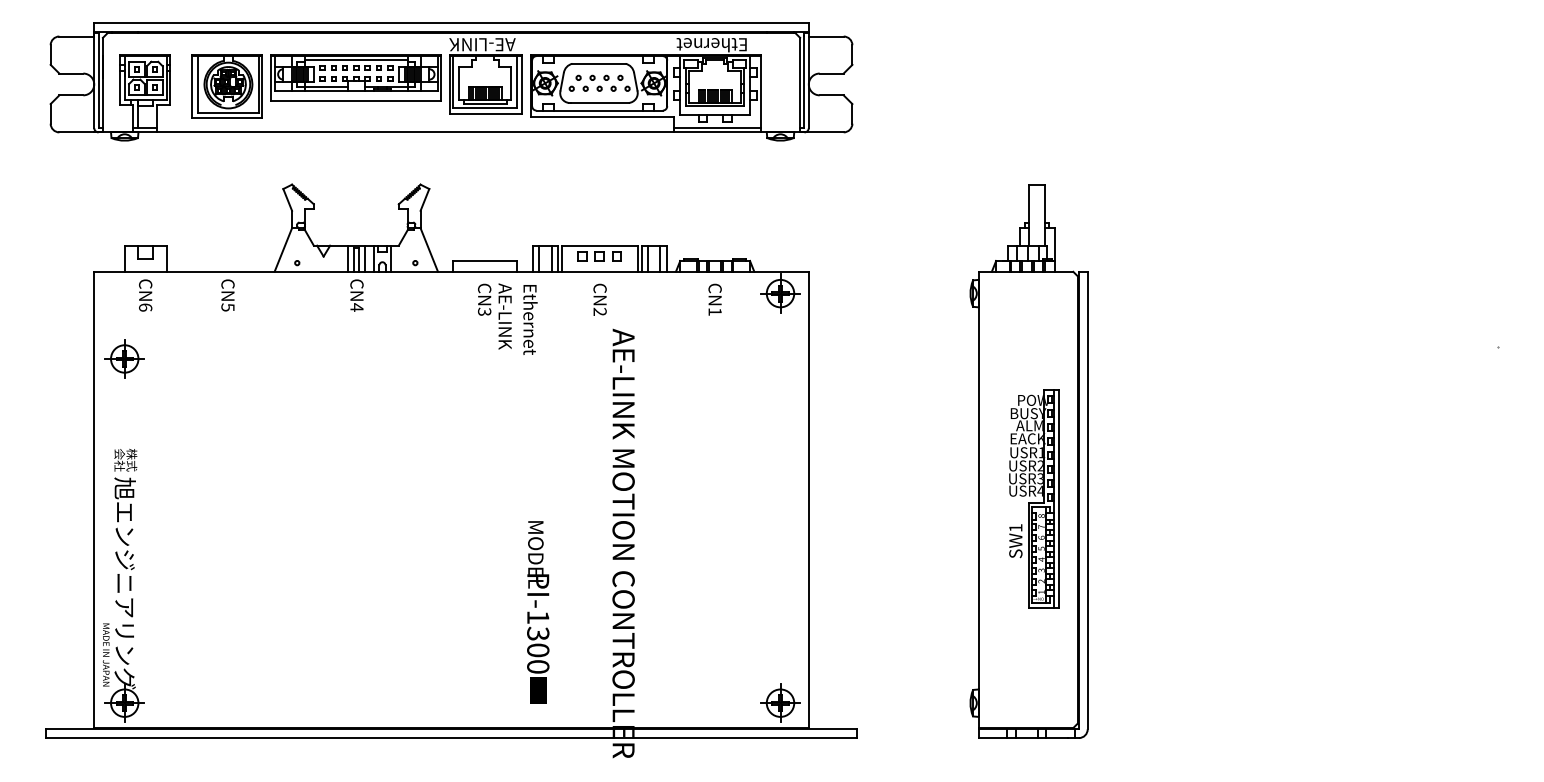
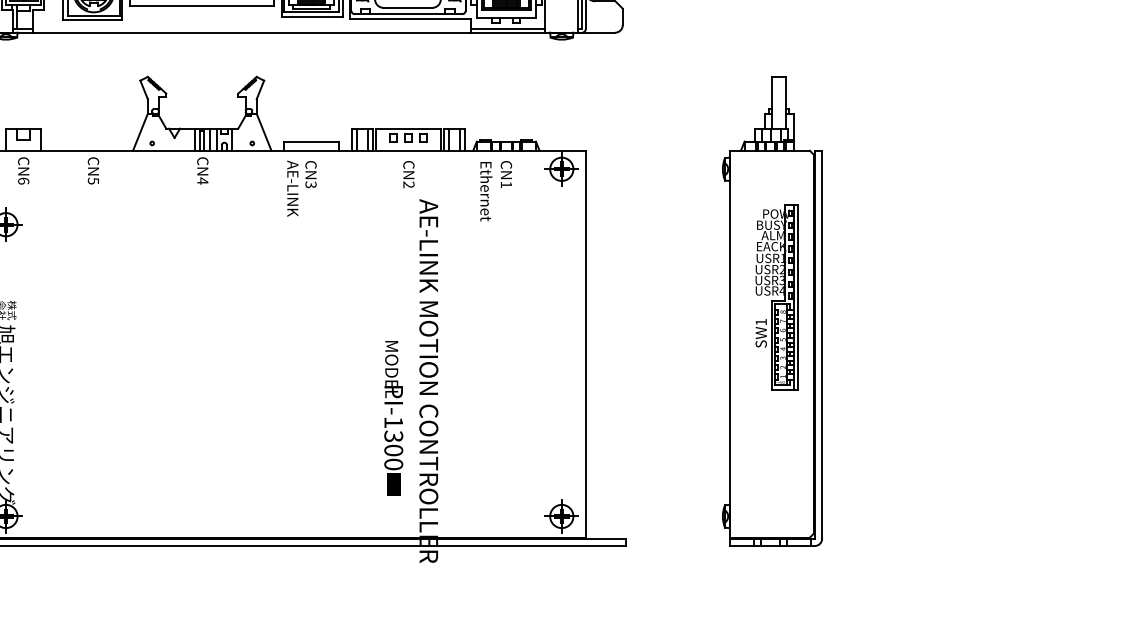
text: (504, 316) -> (292, 188), moved
text: (530, 319) -> (486, 191), moved
part: (1034, 498) -> (777, 297), moved
text: (538, 612) -> (393, 418), moved

